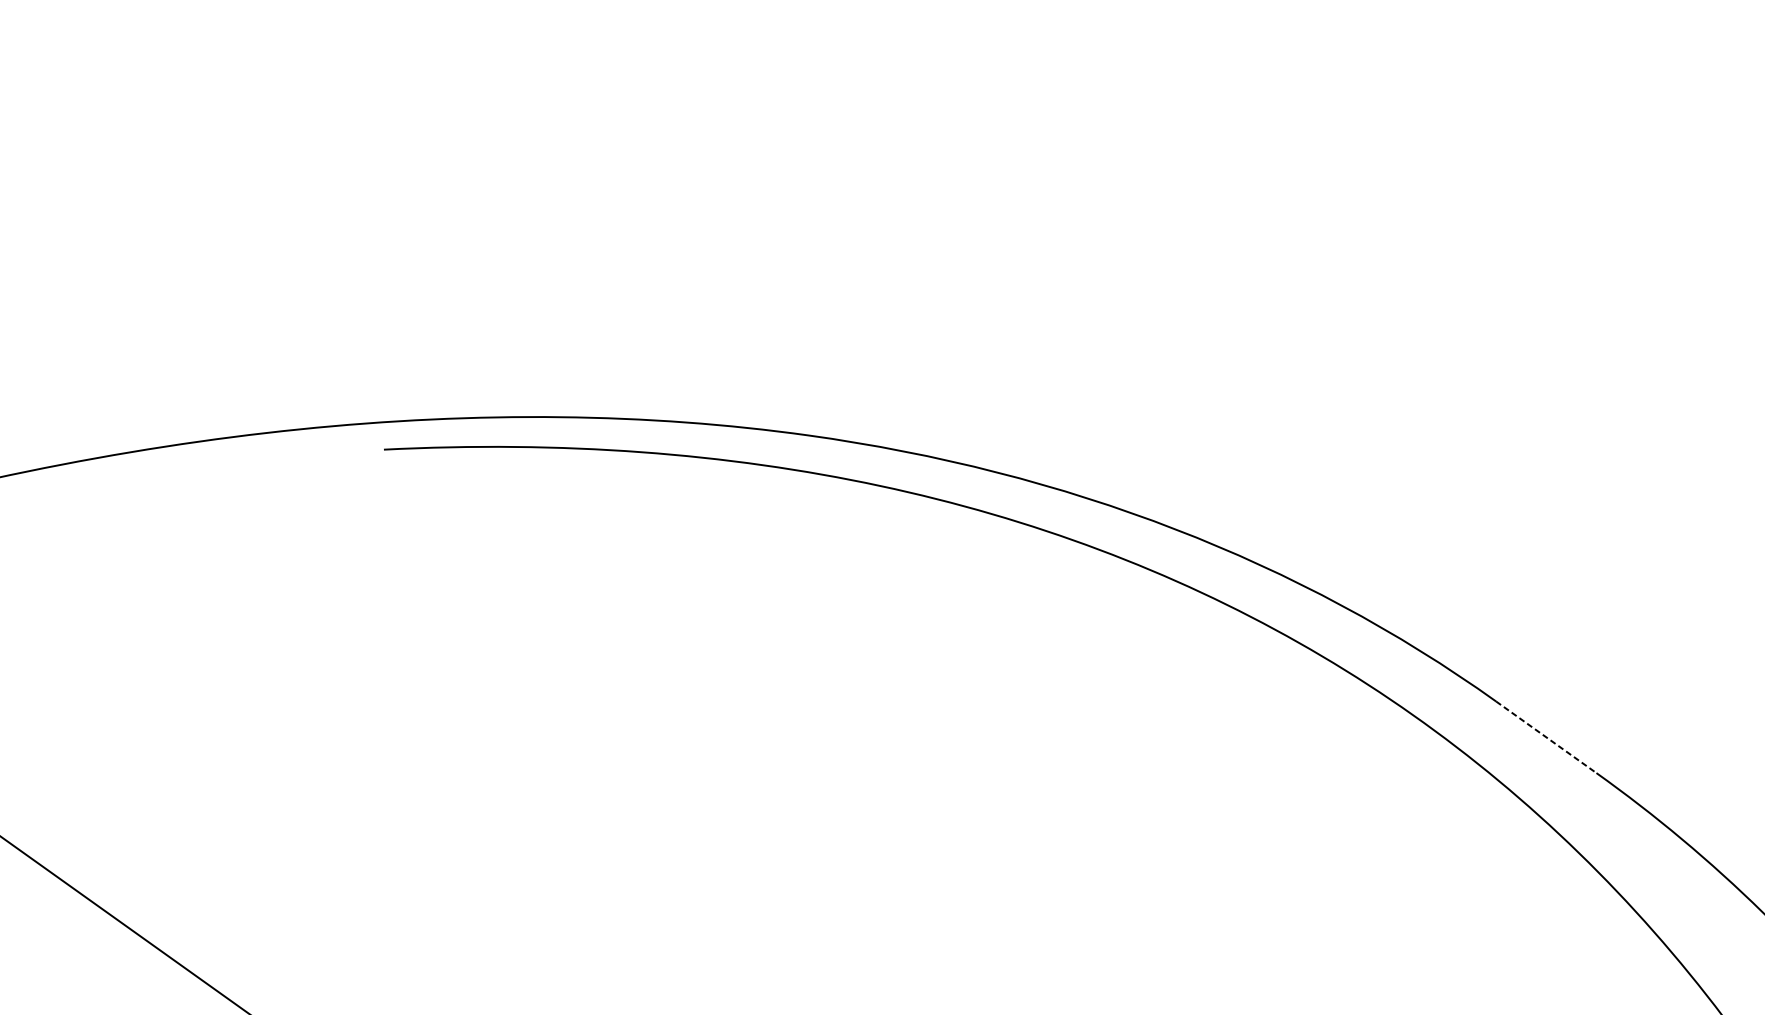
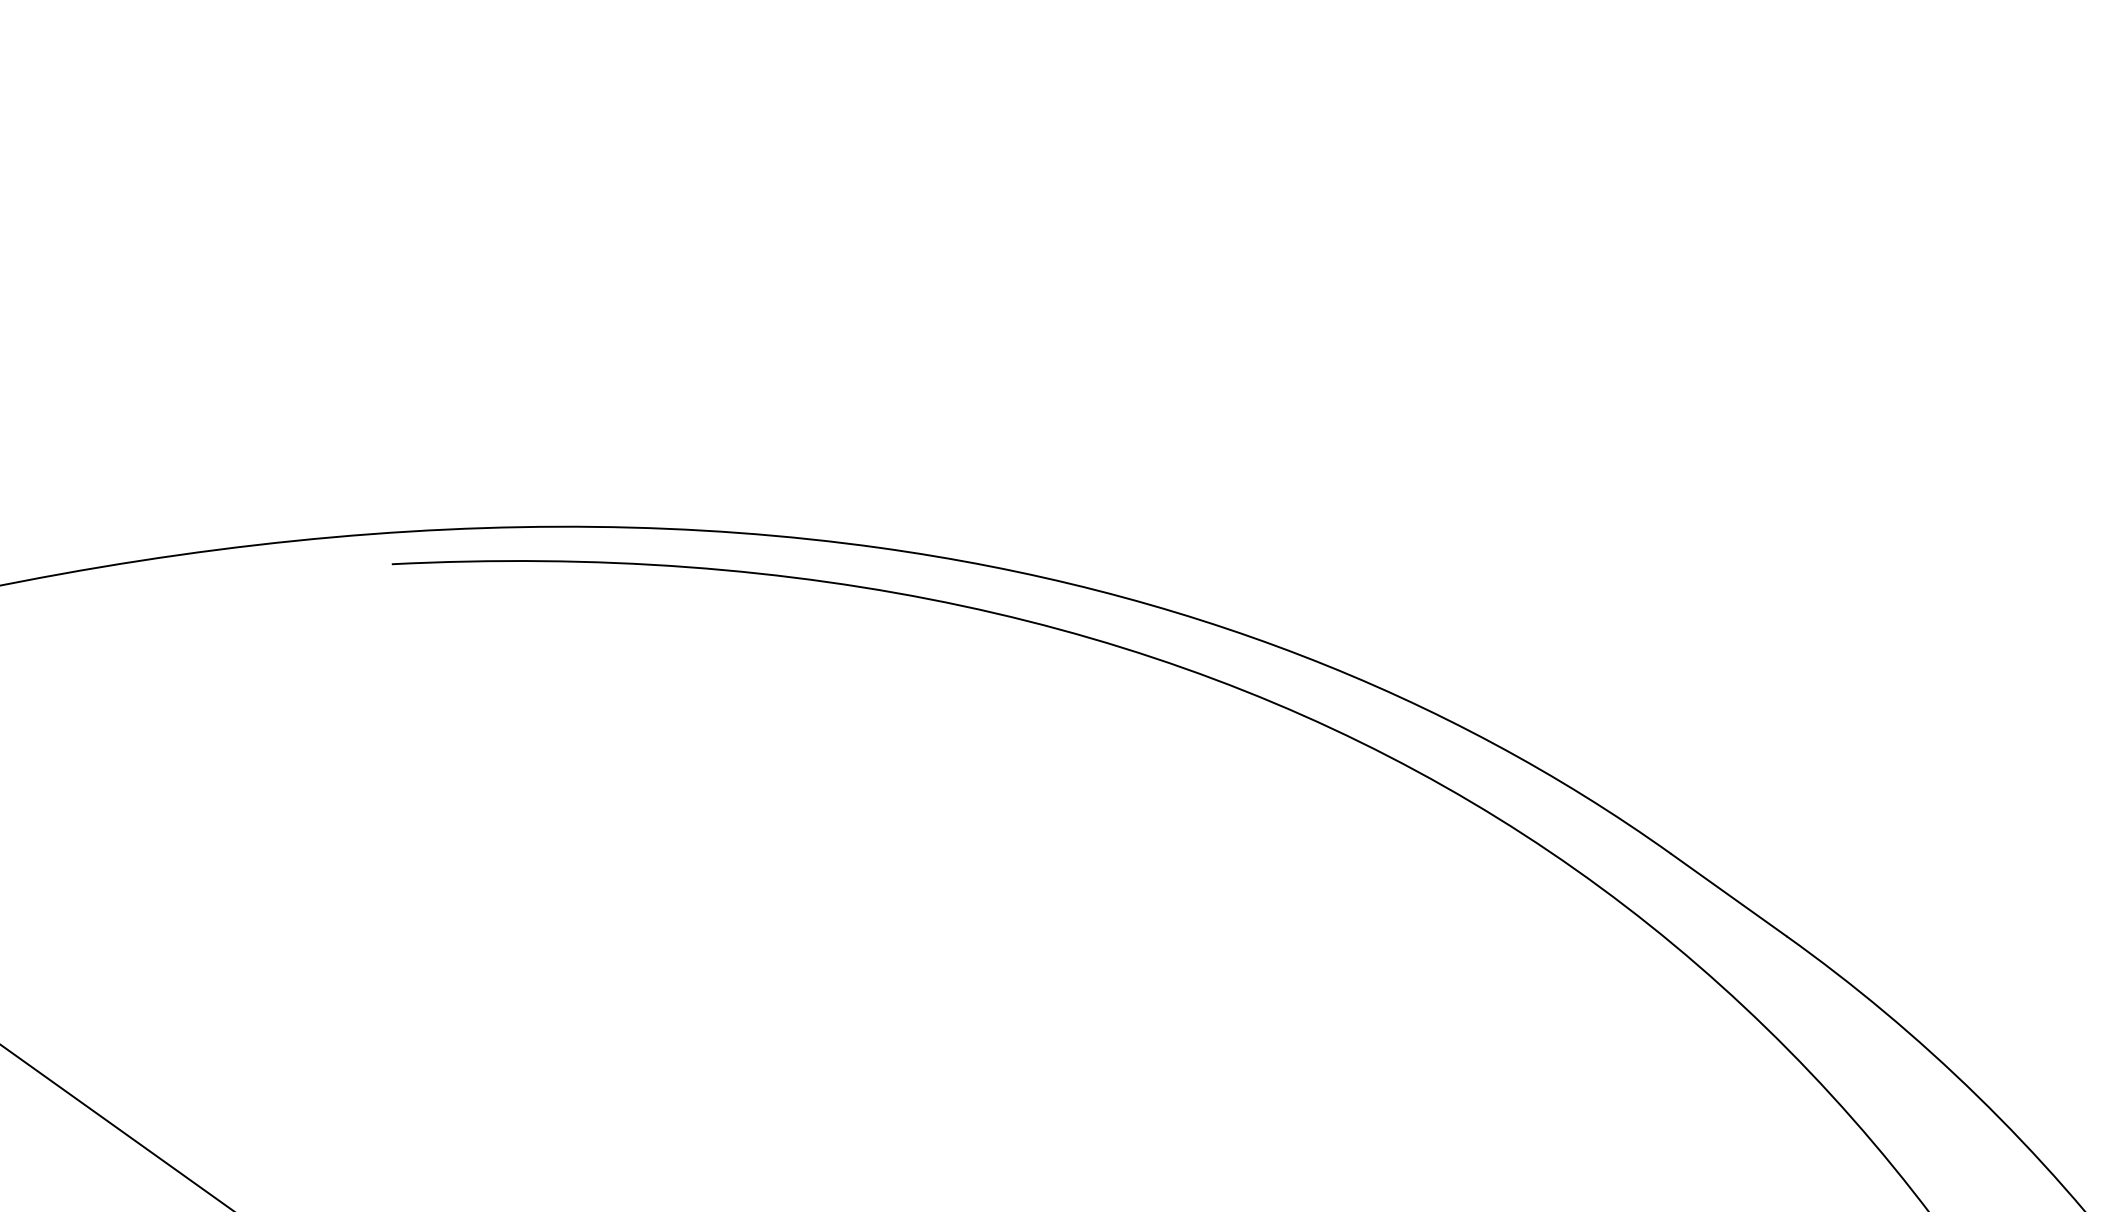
line: (1545, 737) -> (1728, 895), dashed -> solid

